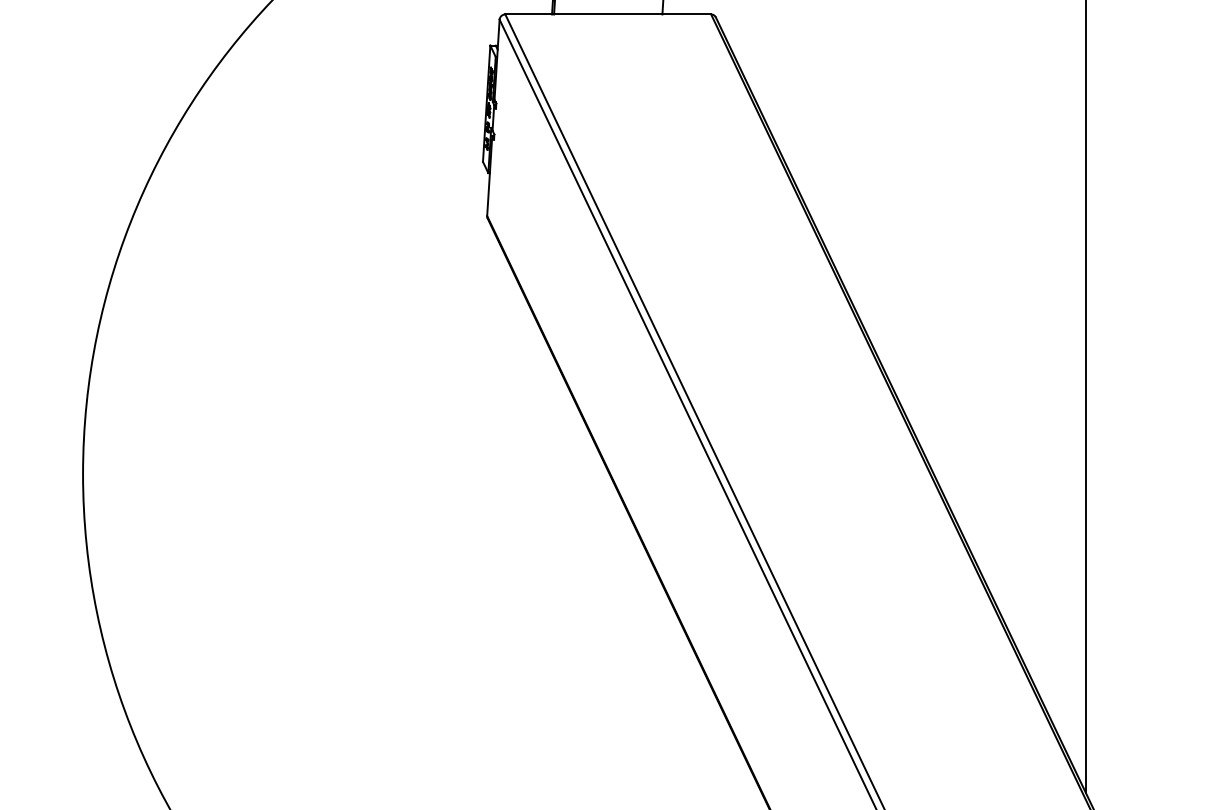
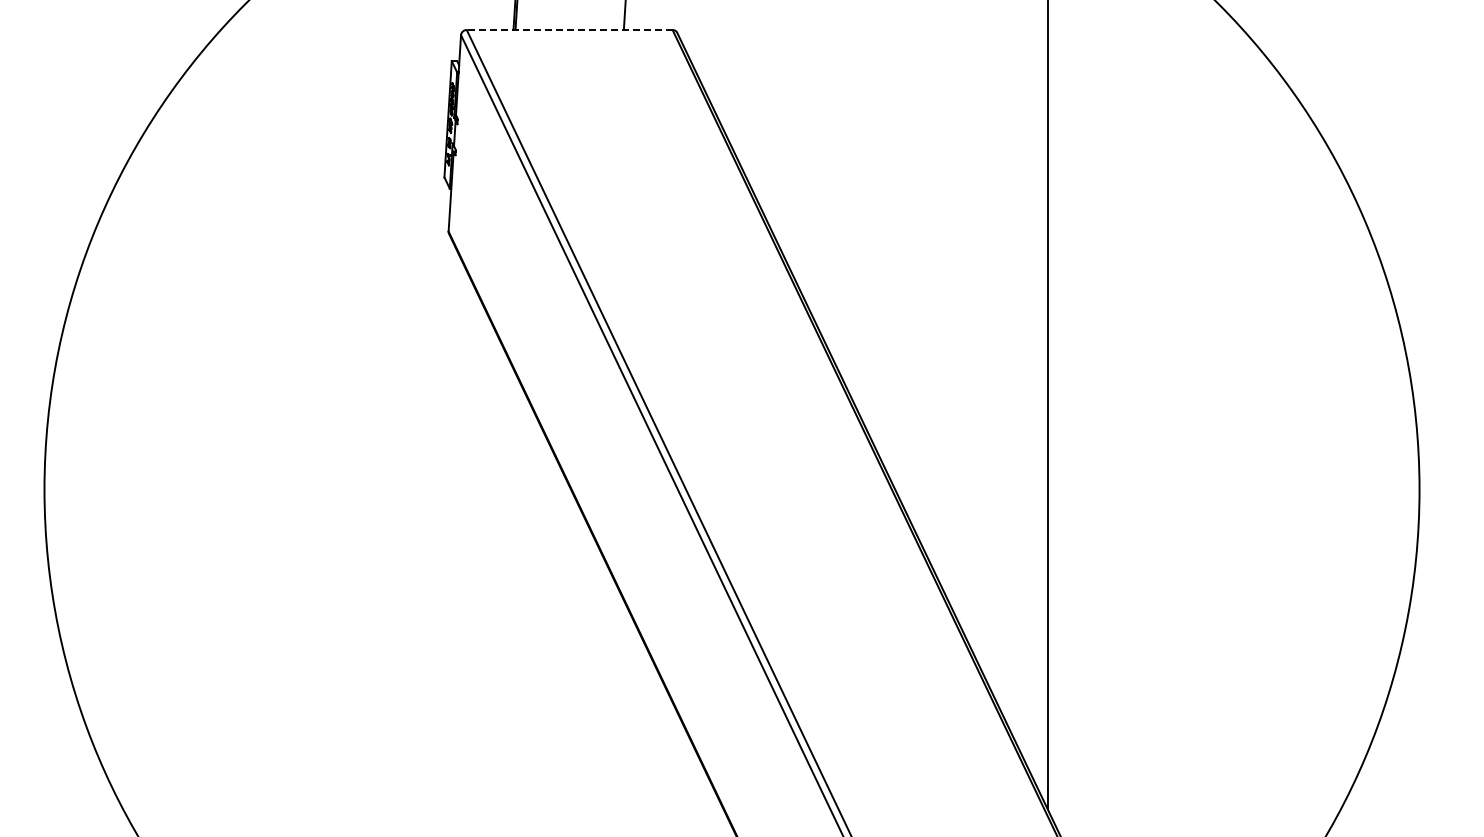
line: (608, 14) -> (569, 30), solid -> dashed

